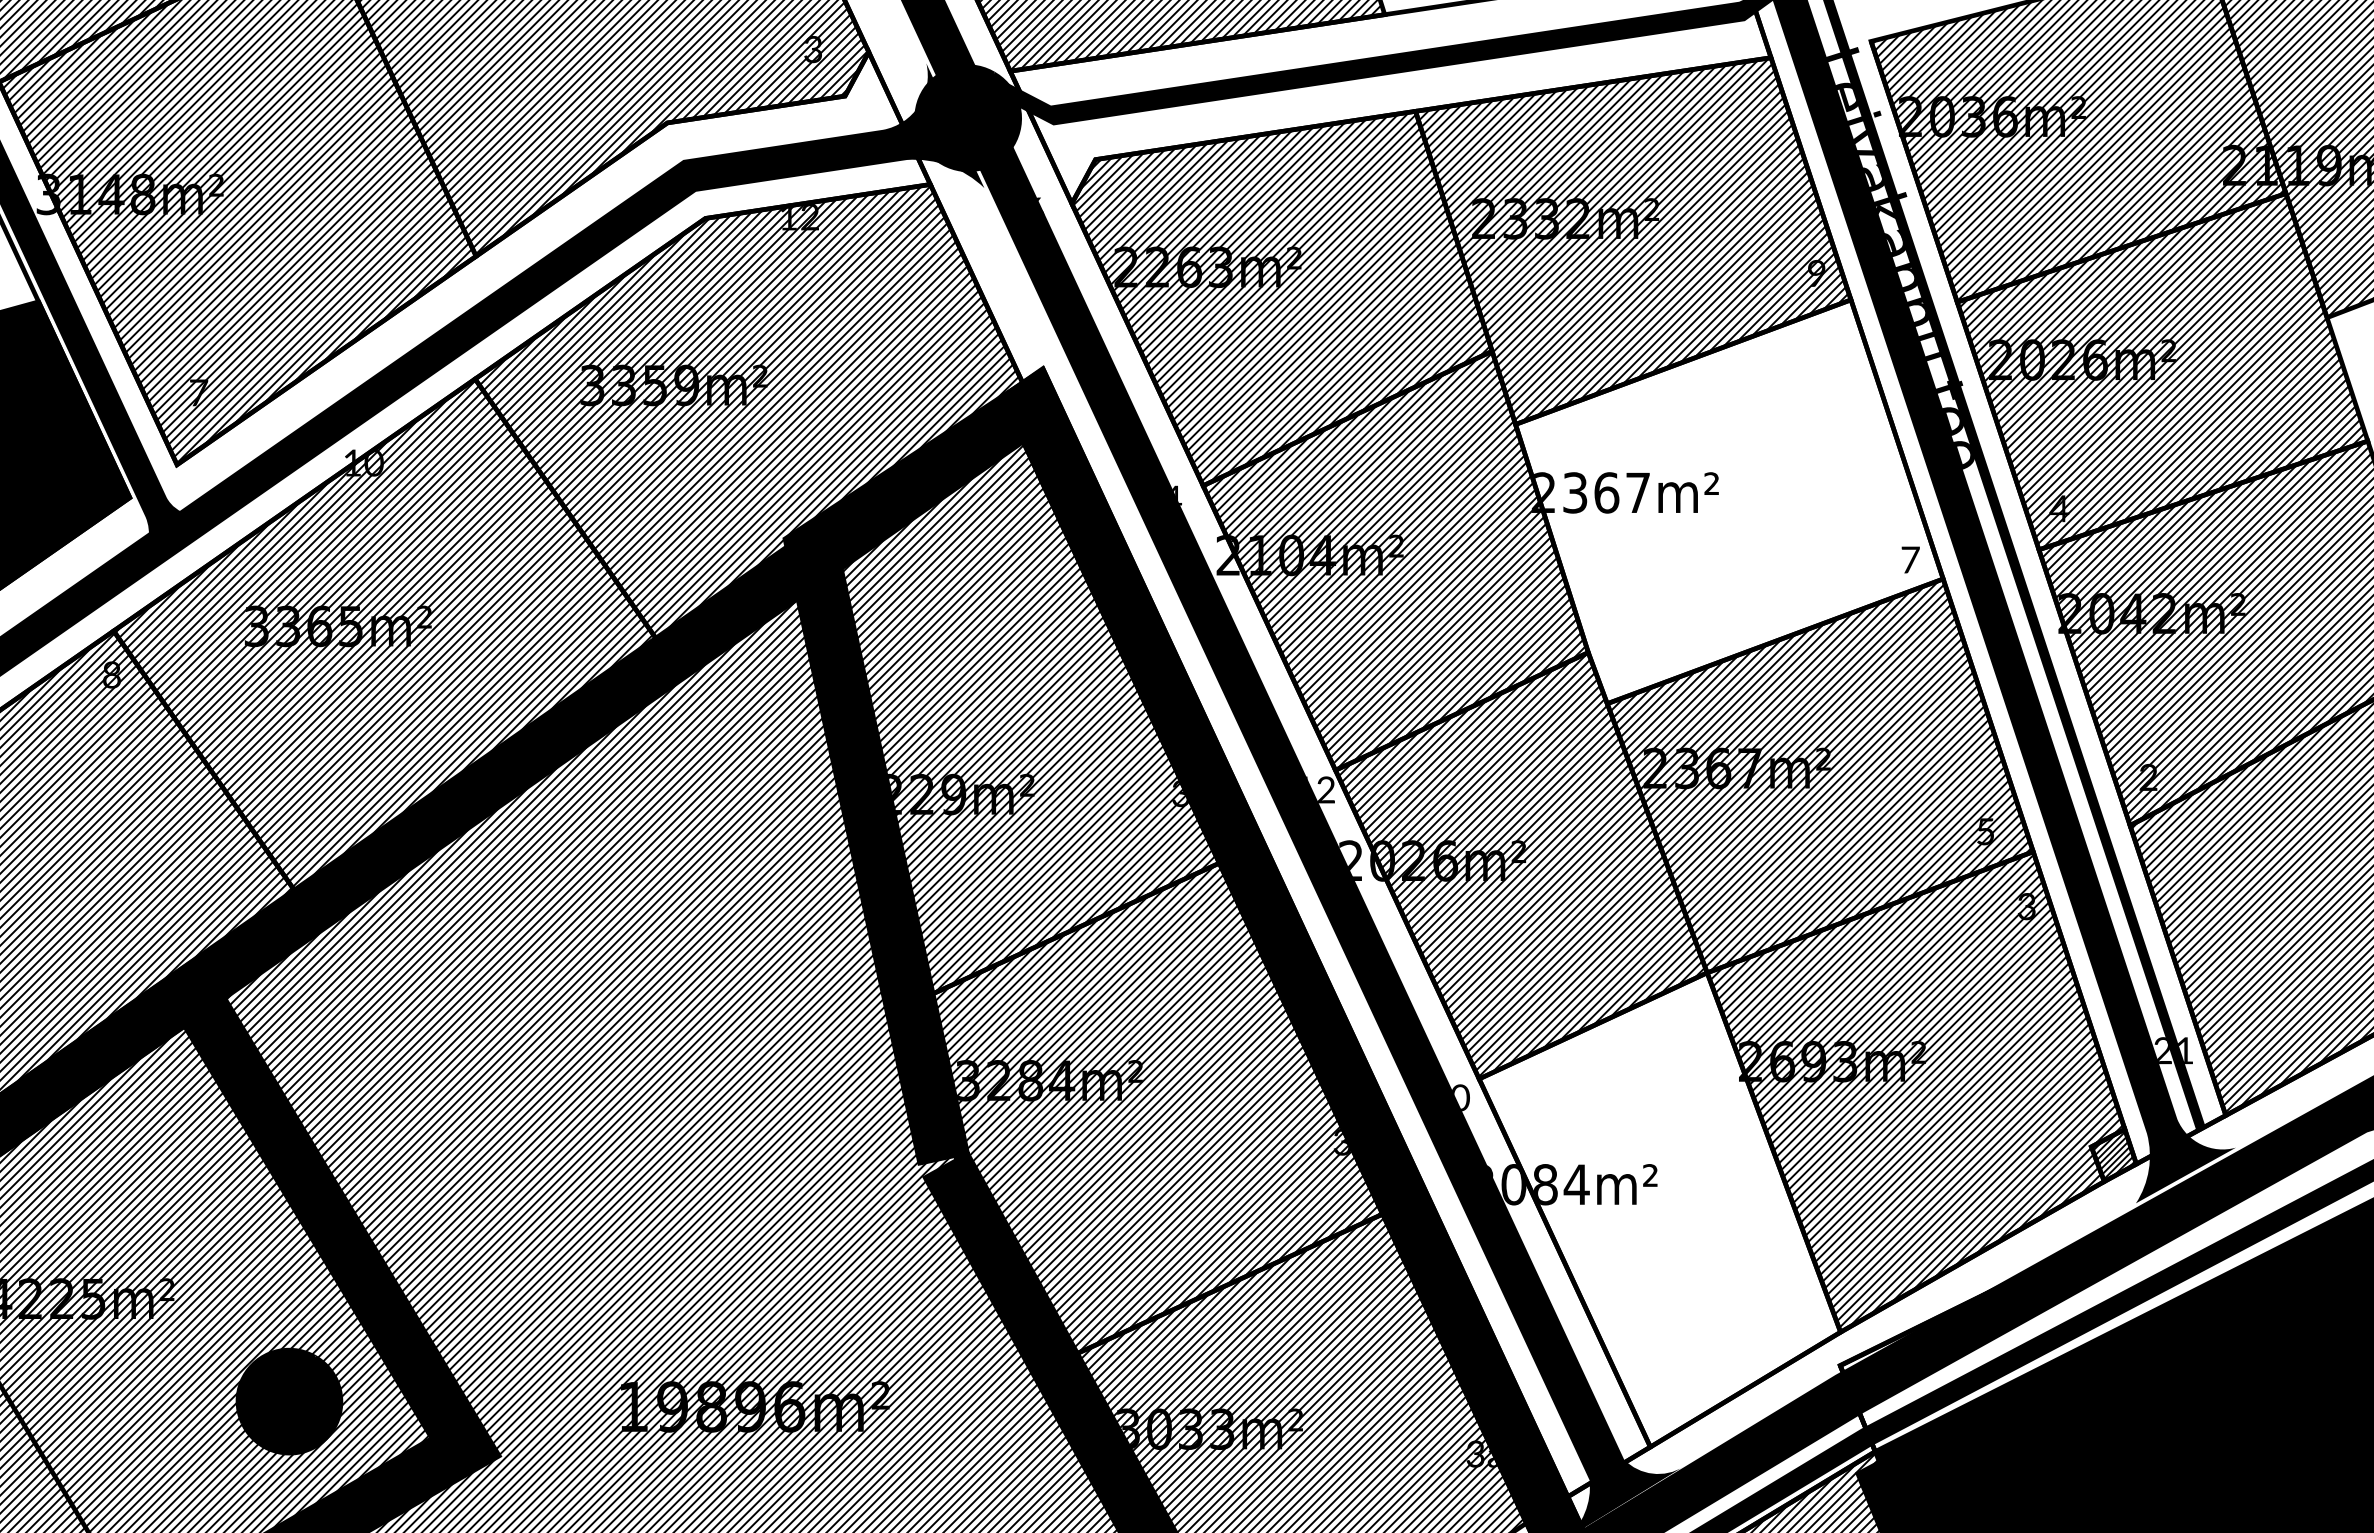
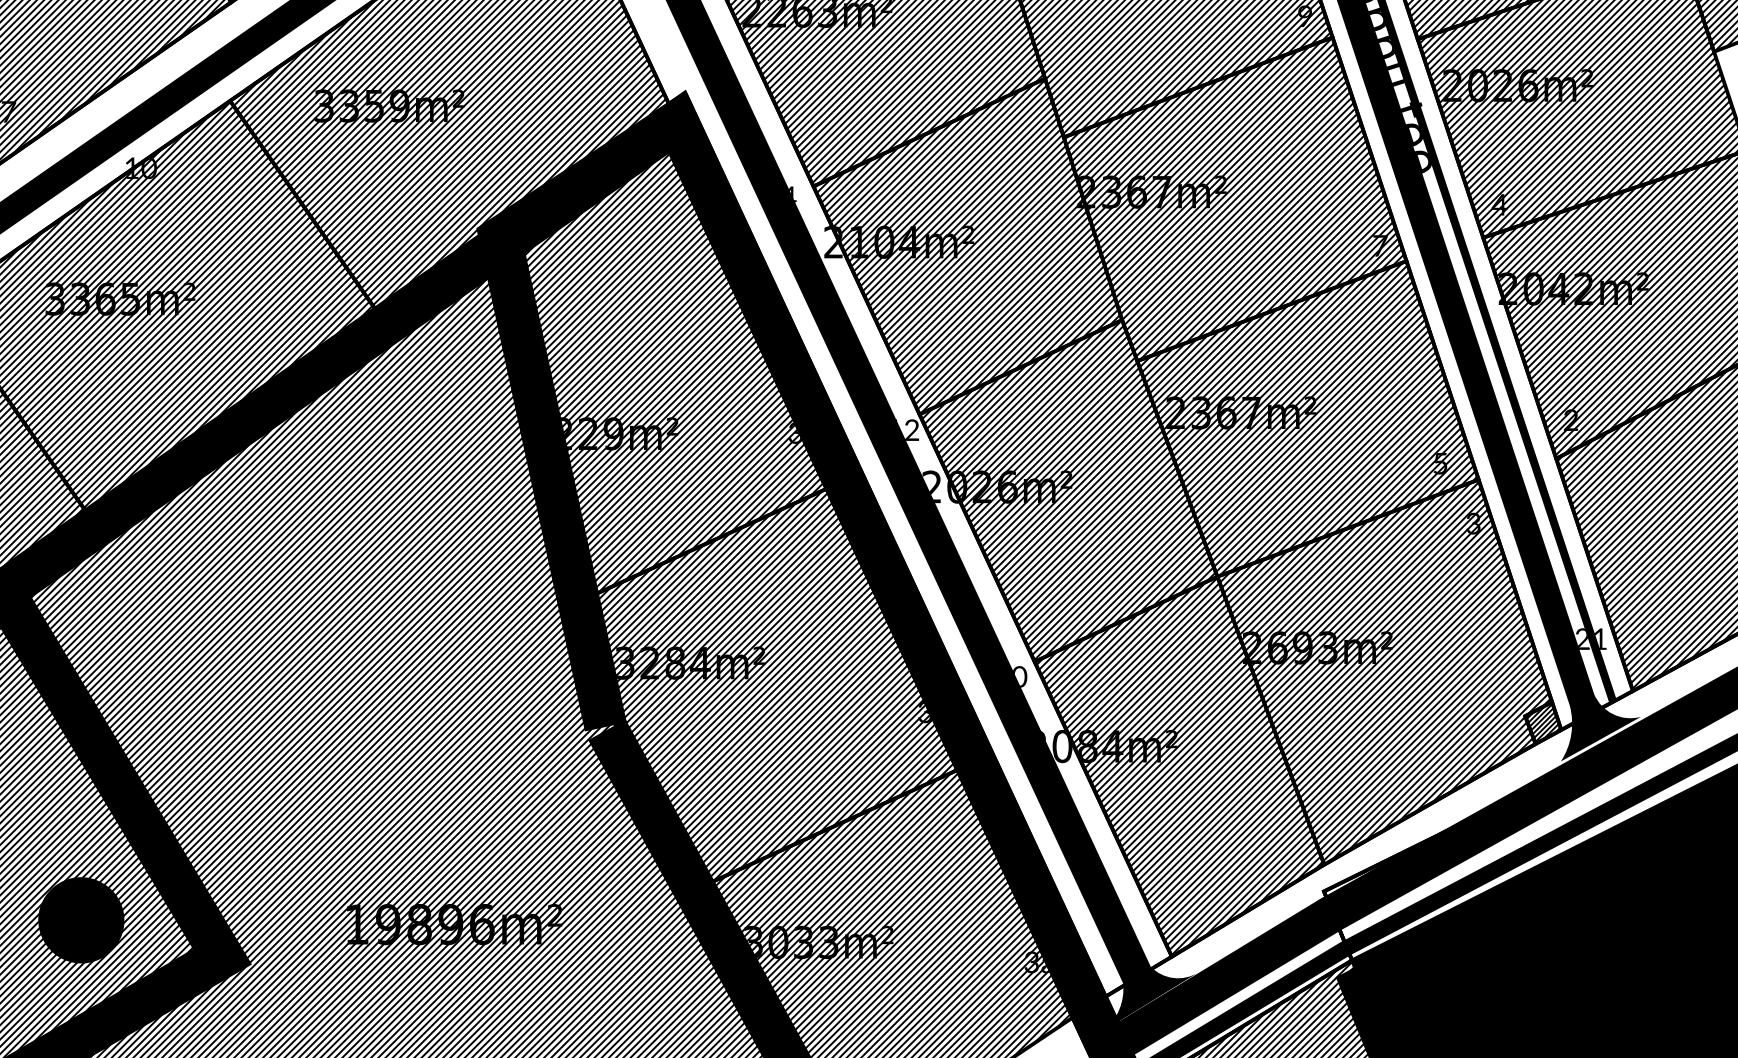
hatch: (1729, 501) -> (1235, 199), added
hatch: (1660, 1209) -> (1179, 766), added

